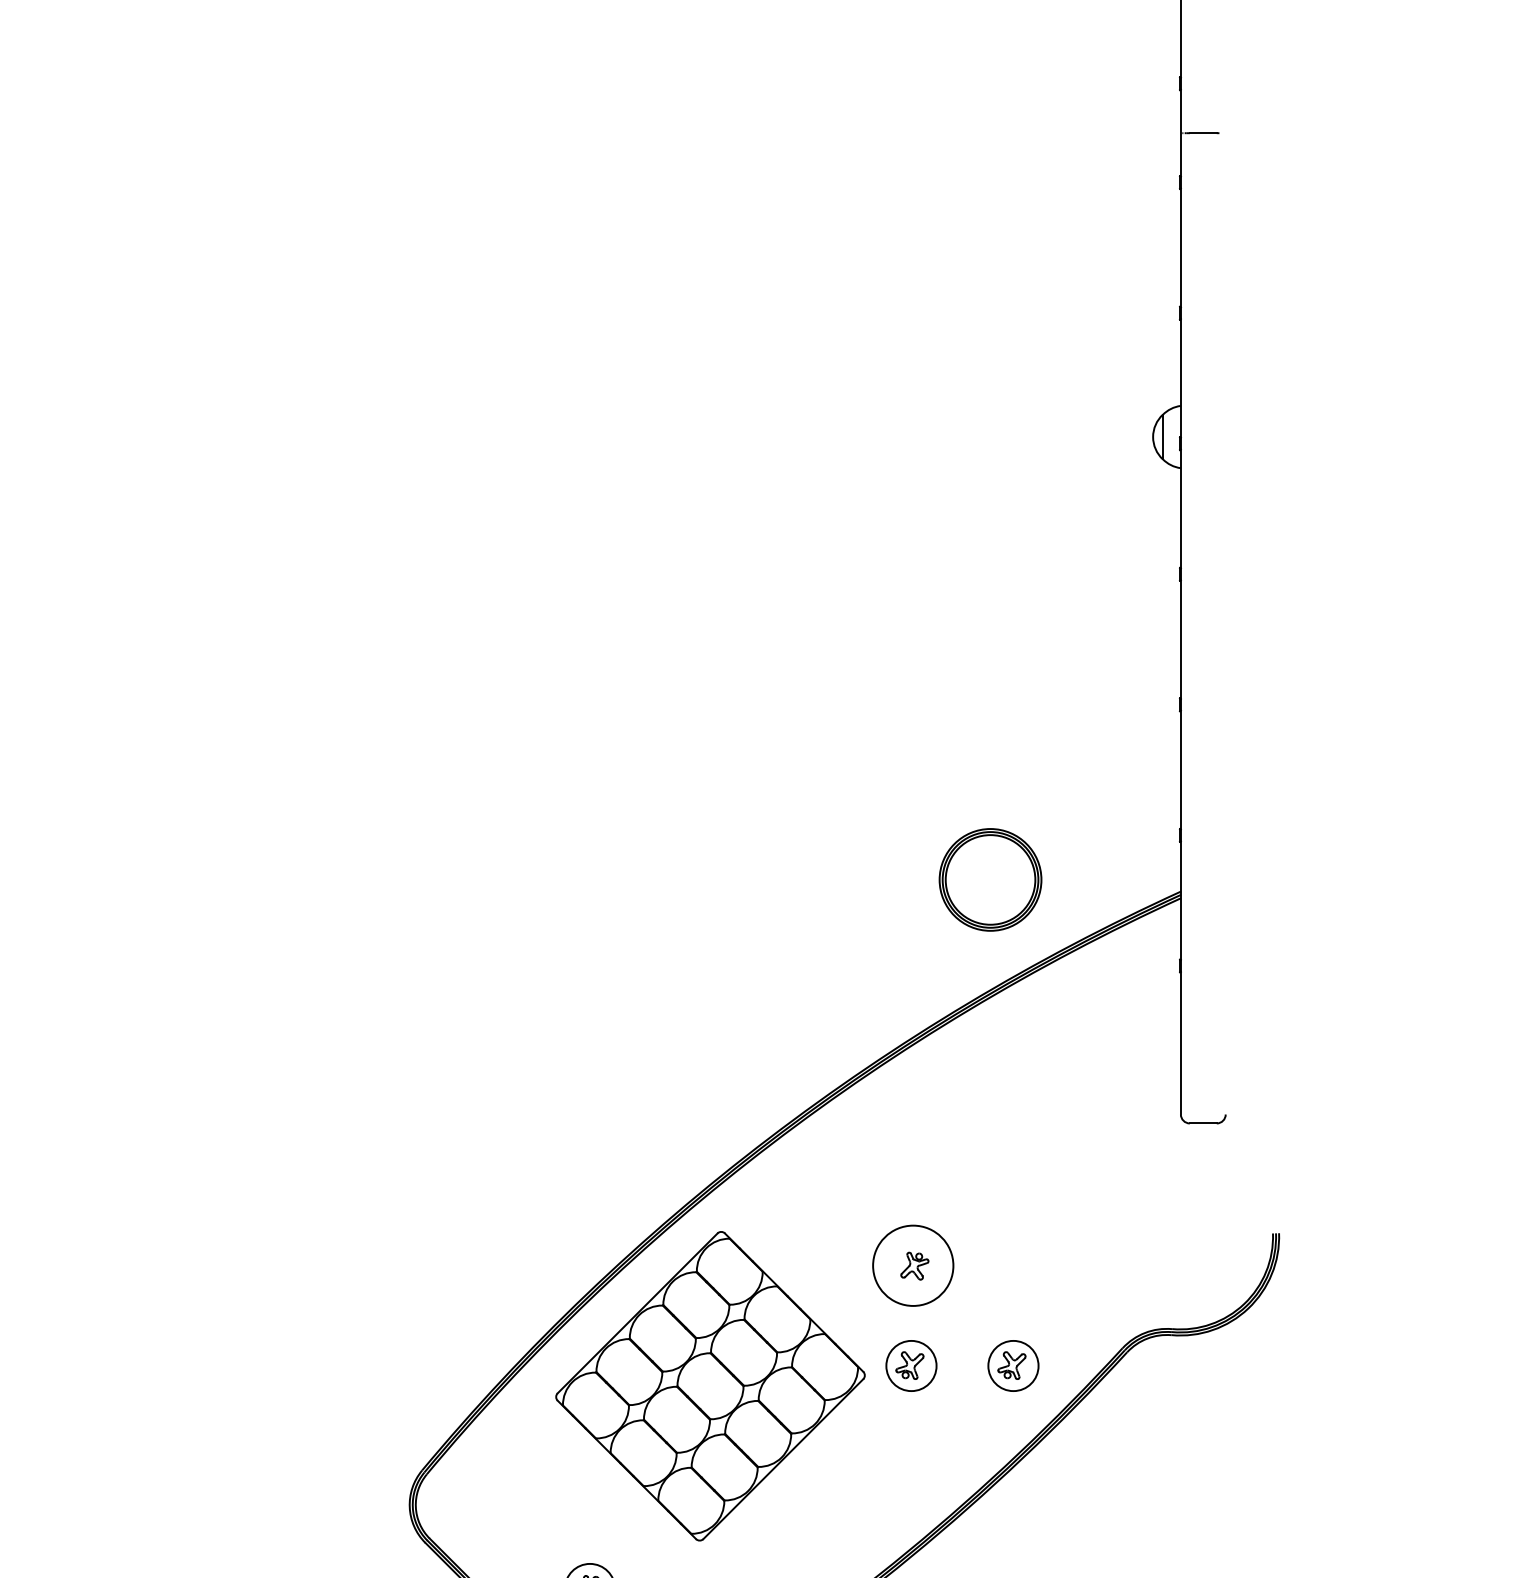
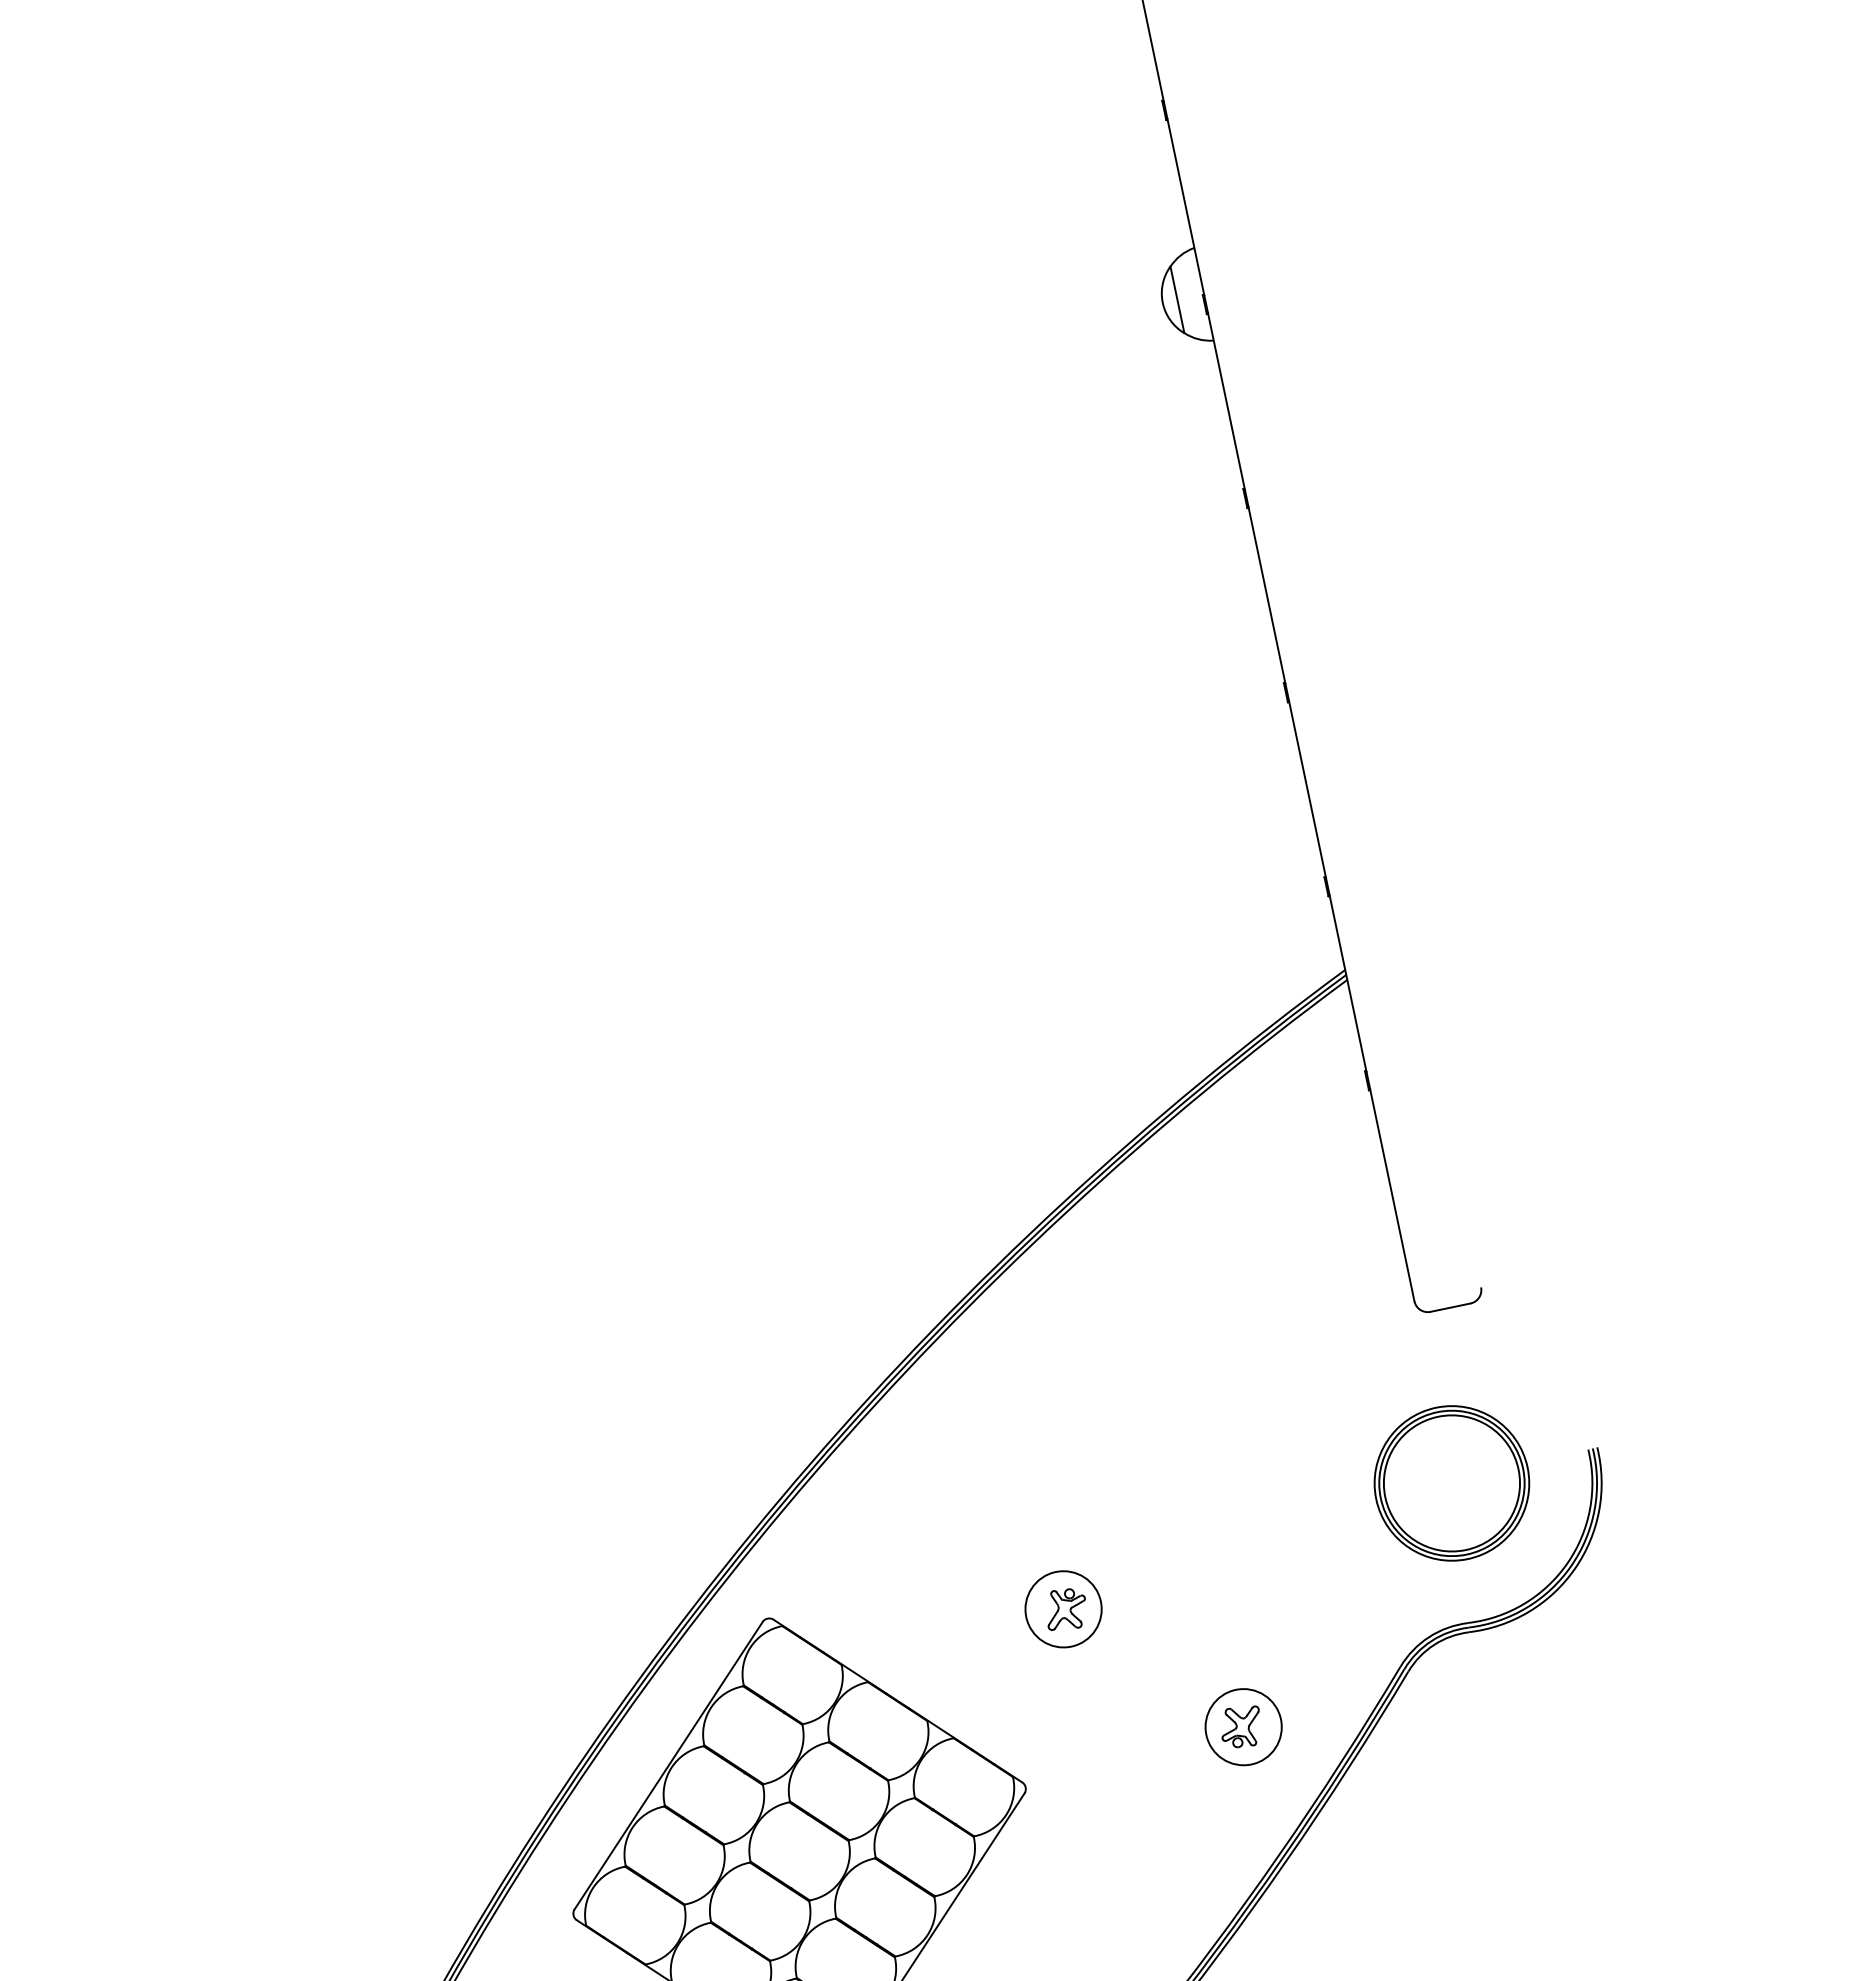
part: (990, 879) -> (1451, 1482), moved
circle: (913, 1265) -> (1063, 1608), size x0.62
part: (911, 1365) -> (1091, 1758), removed

